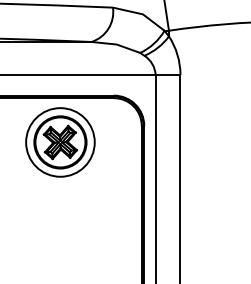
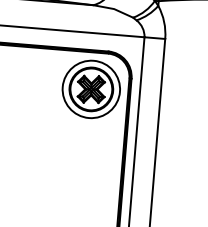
part: (60, 142) -> (91, 89), moved

